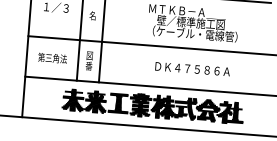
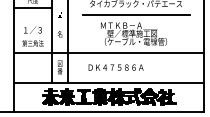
text: (51, 58) -> (32, 43), moved
text: (191, 68) -> (115, 67), moved

